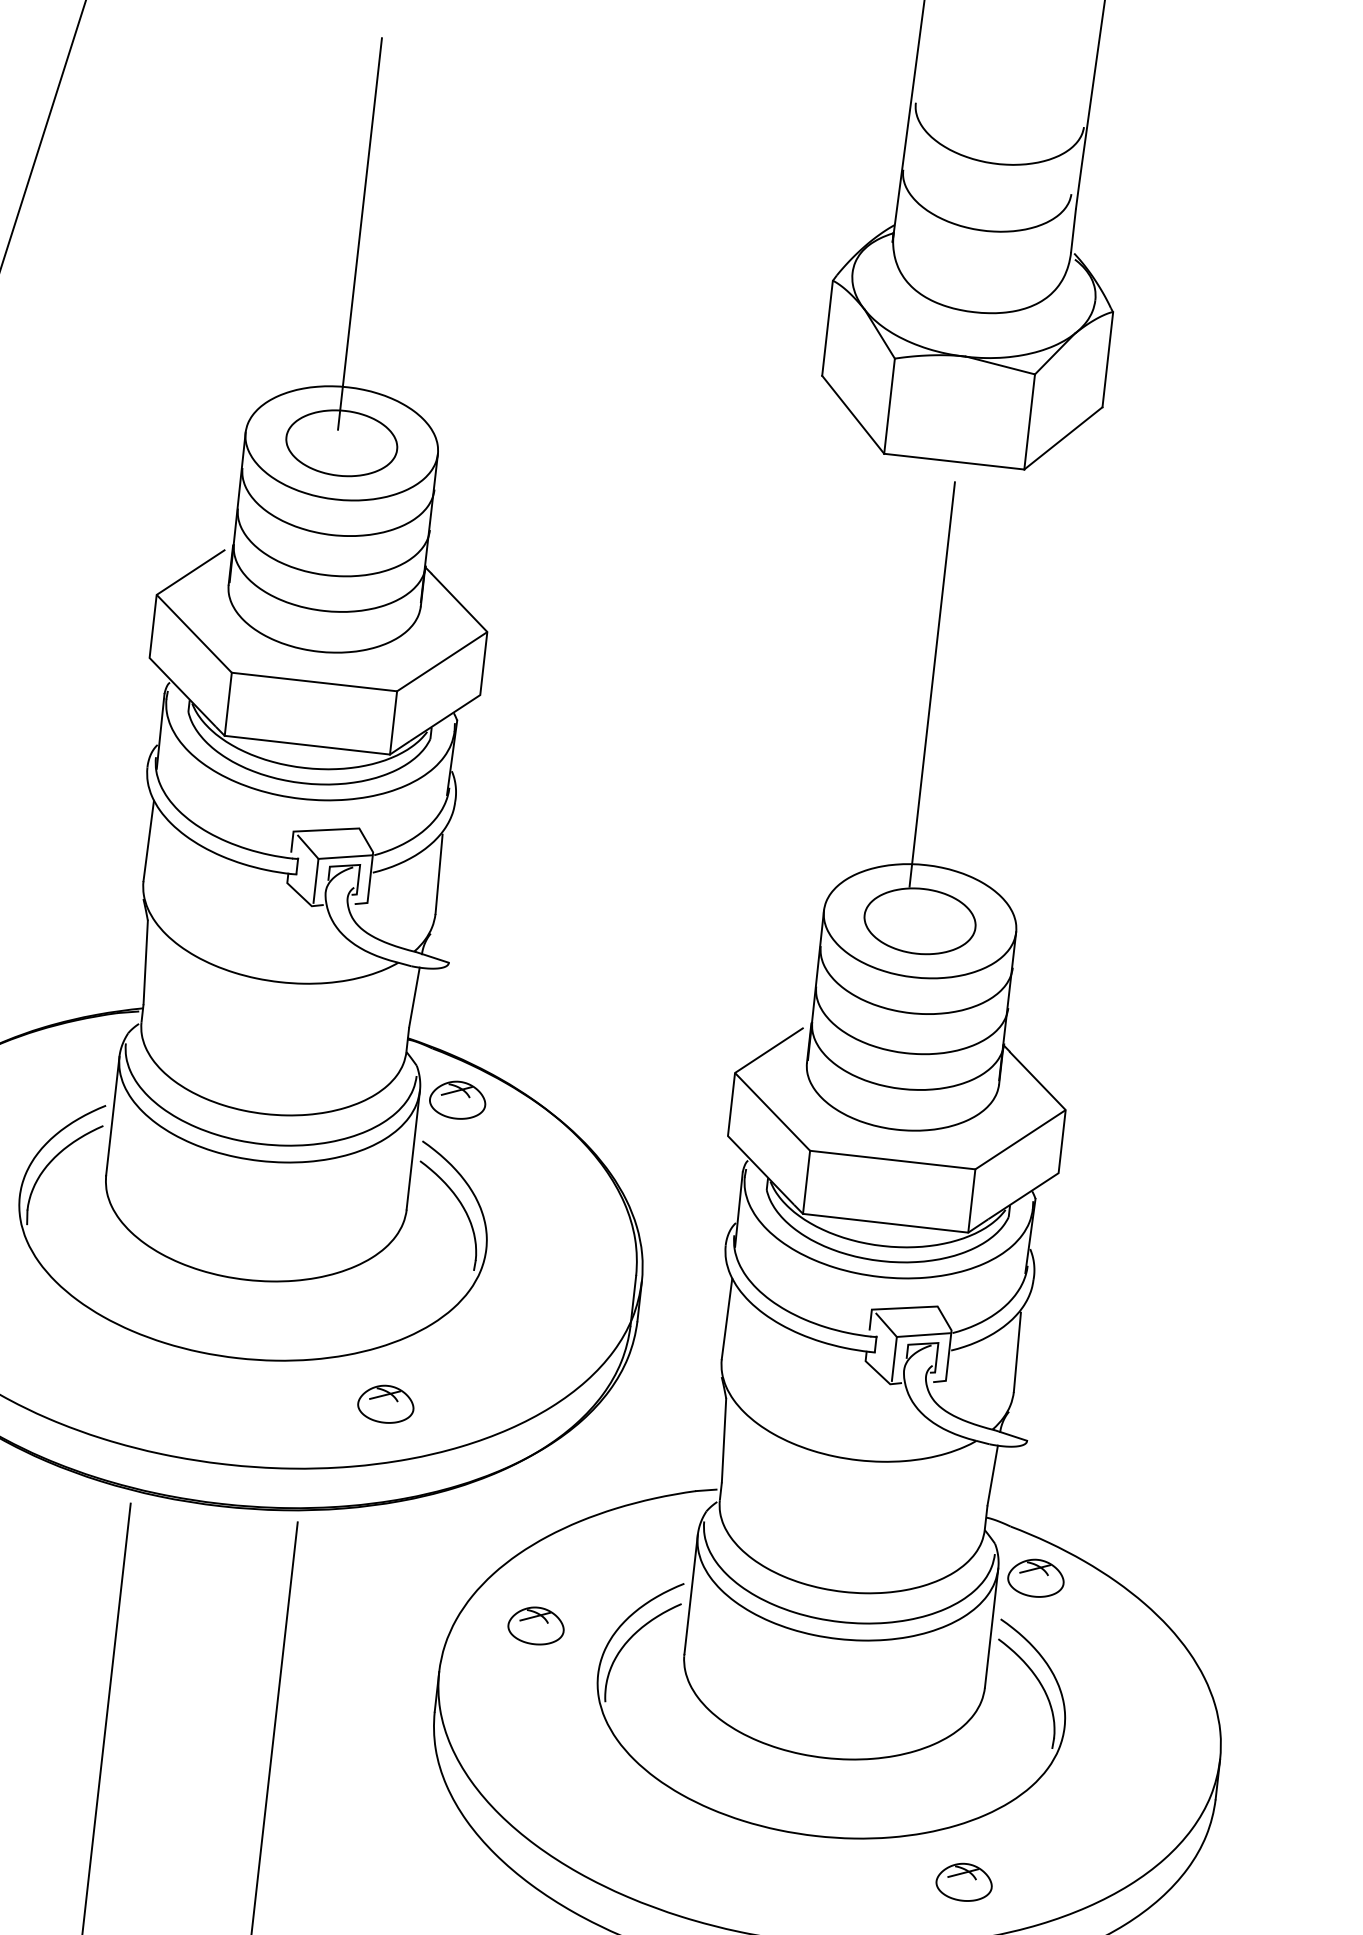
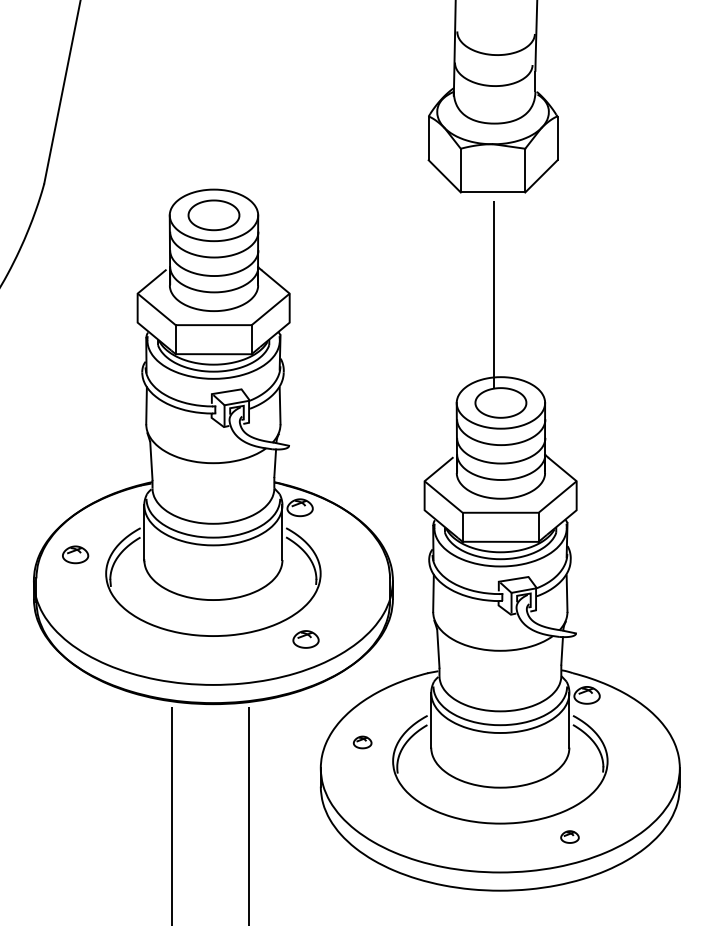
line: (360, 232) -> (211, 118), removed
part: (384, 1404) -> (305, 639), moved
part: (536, 1625) -> (362, 742), size x0.7
part: (963, 1880) -> (569, 836), size x0.7

